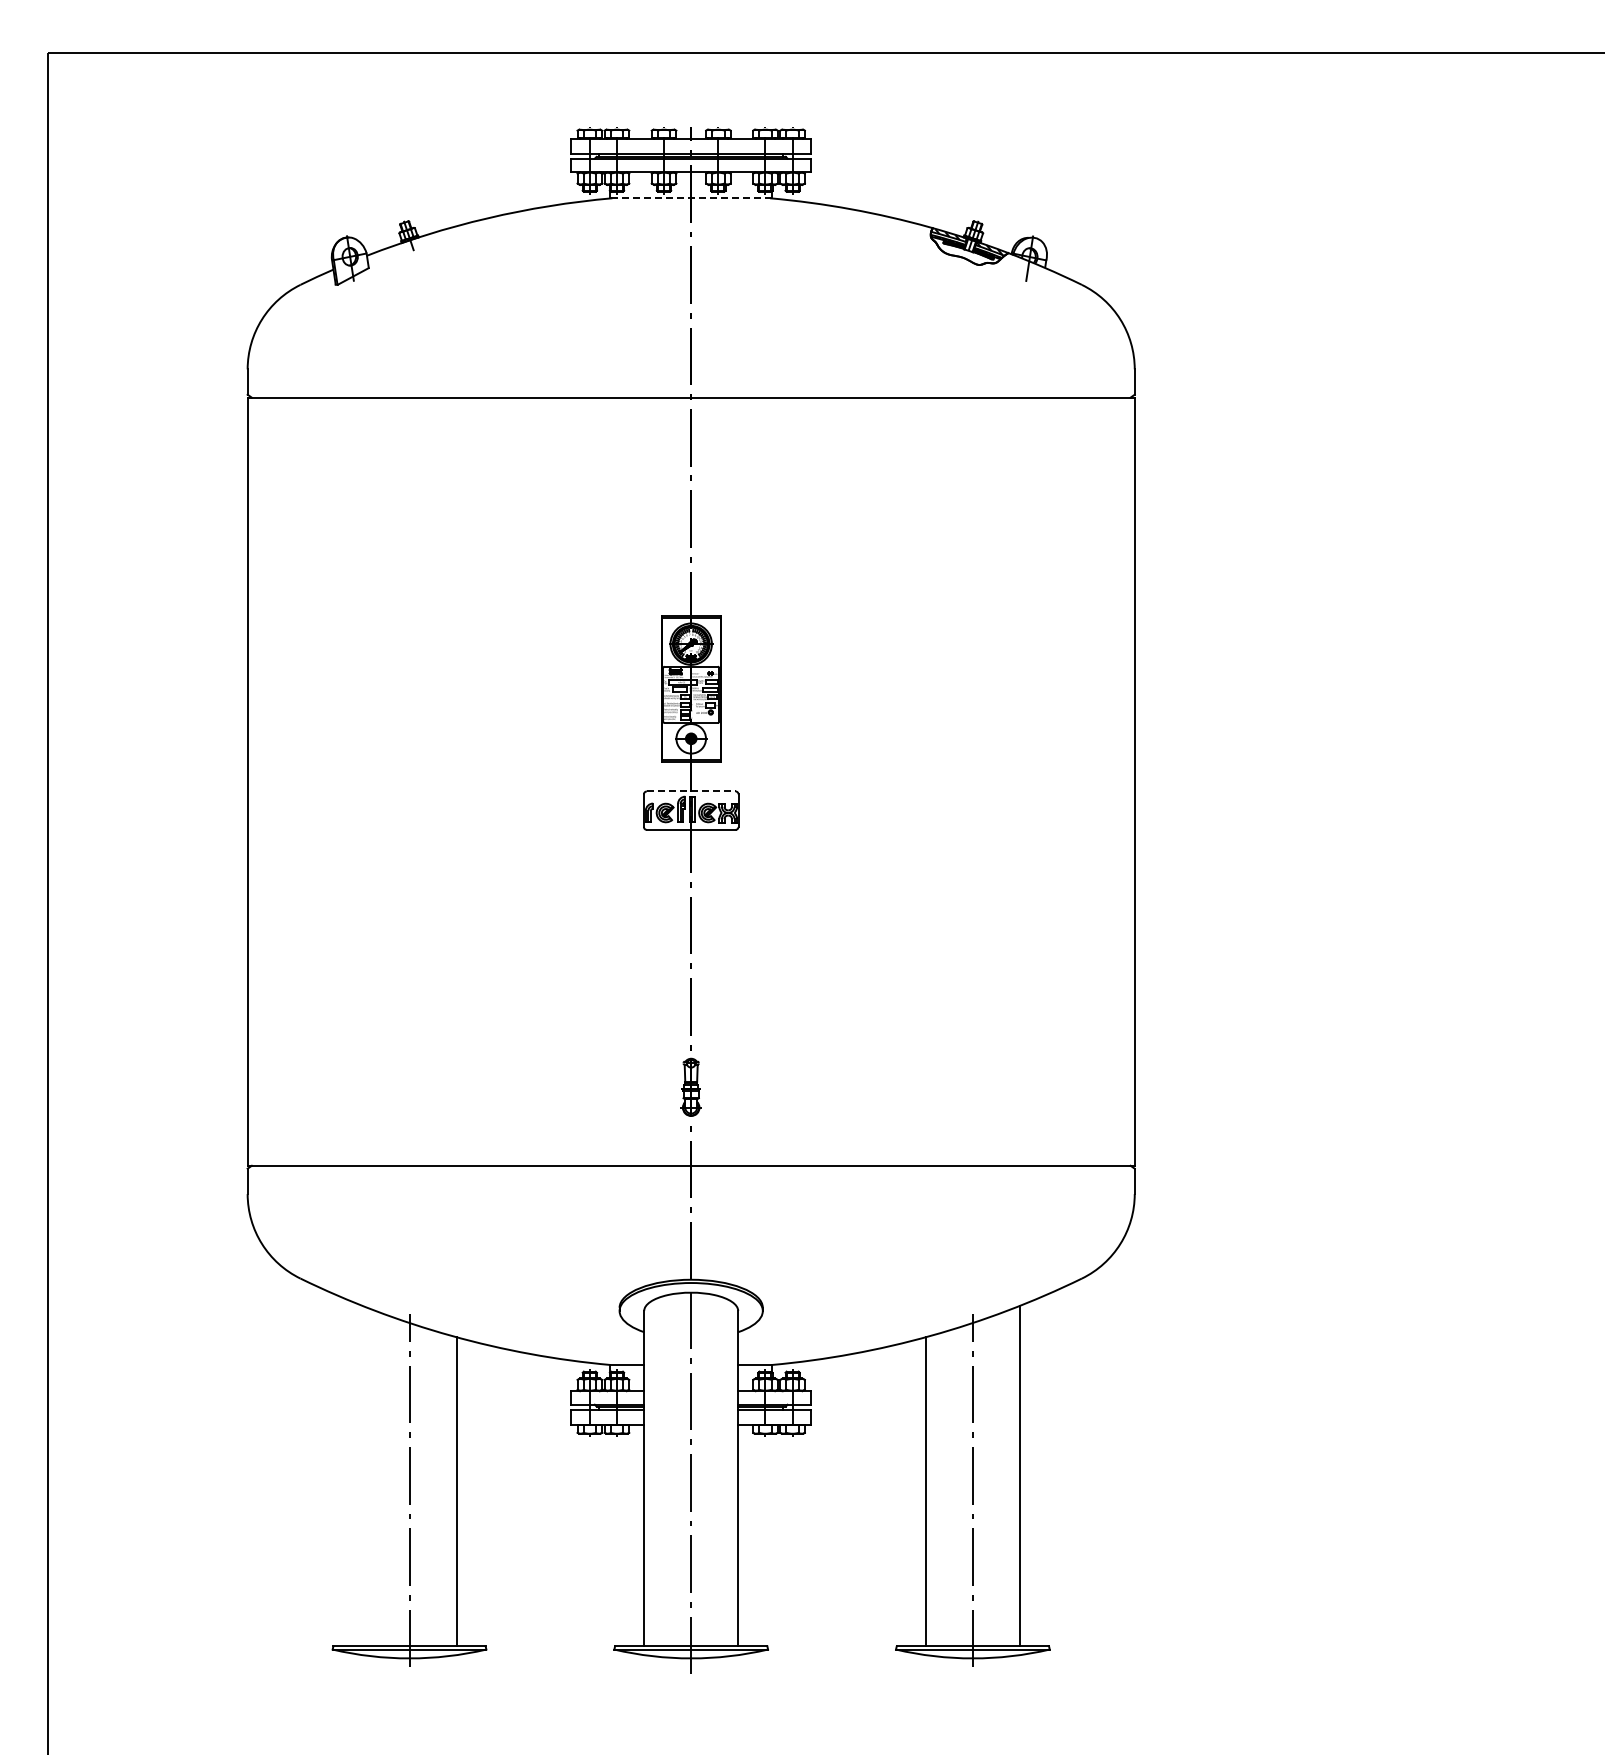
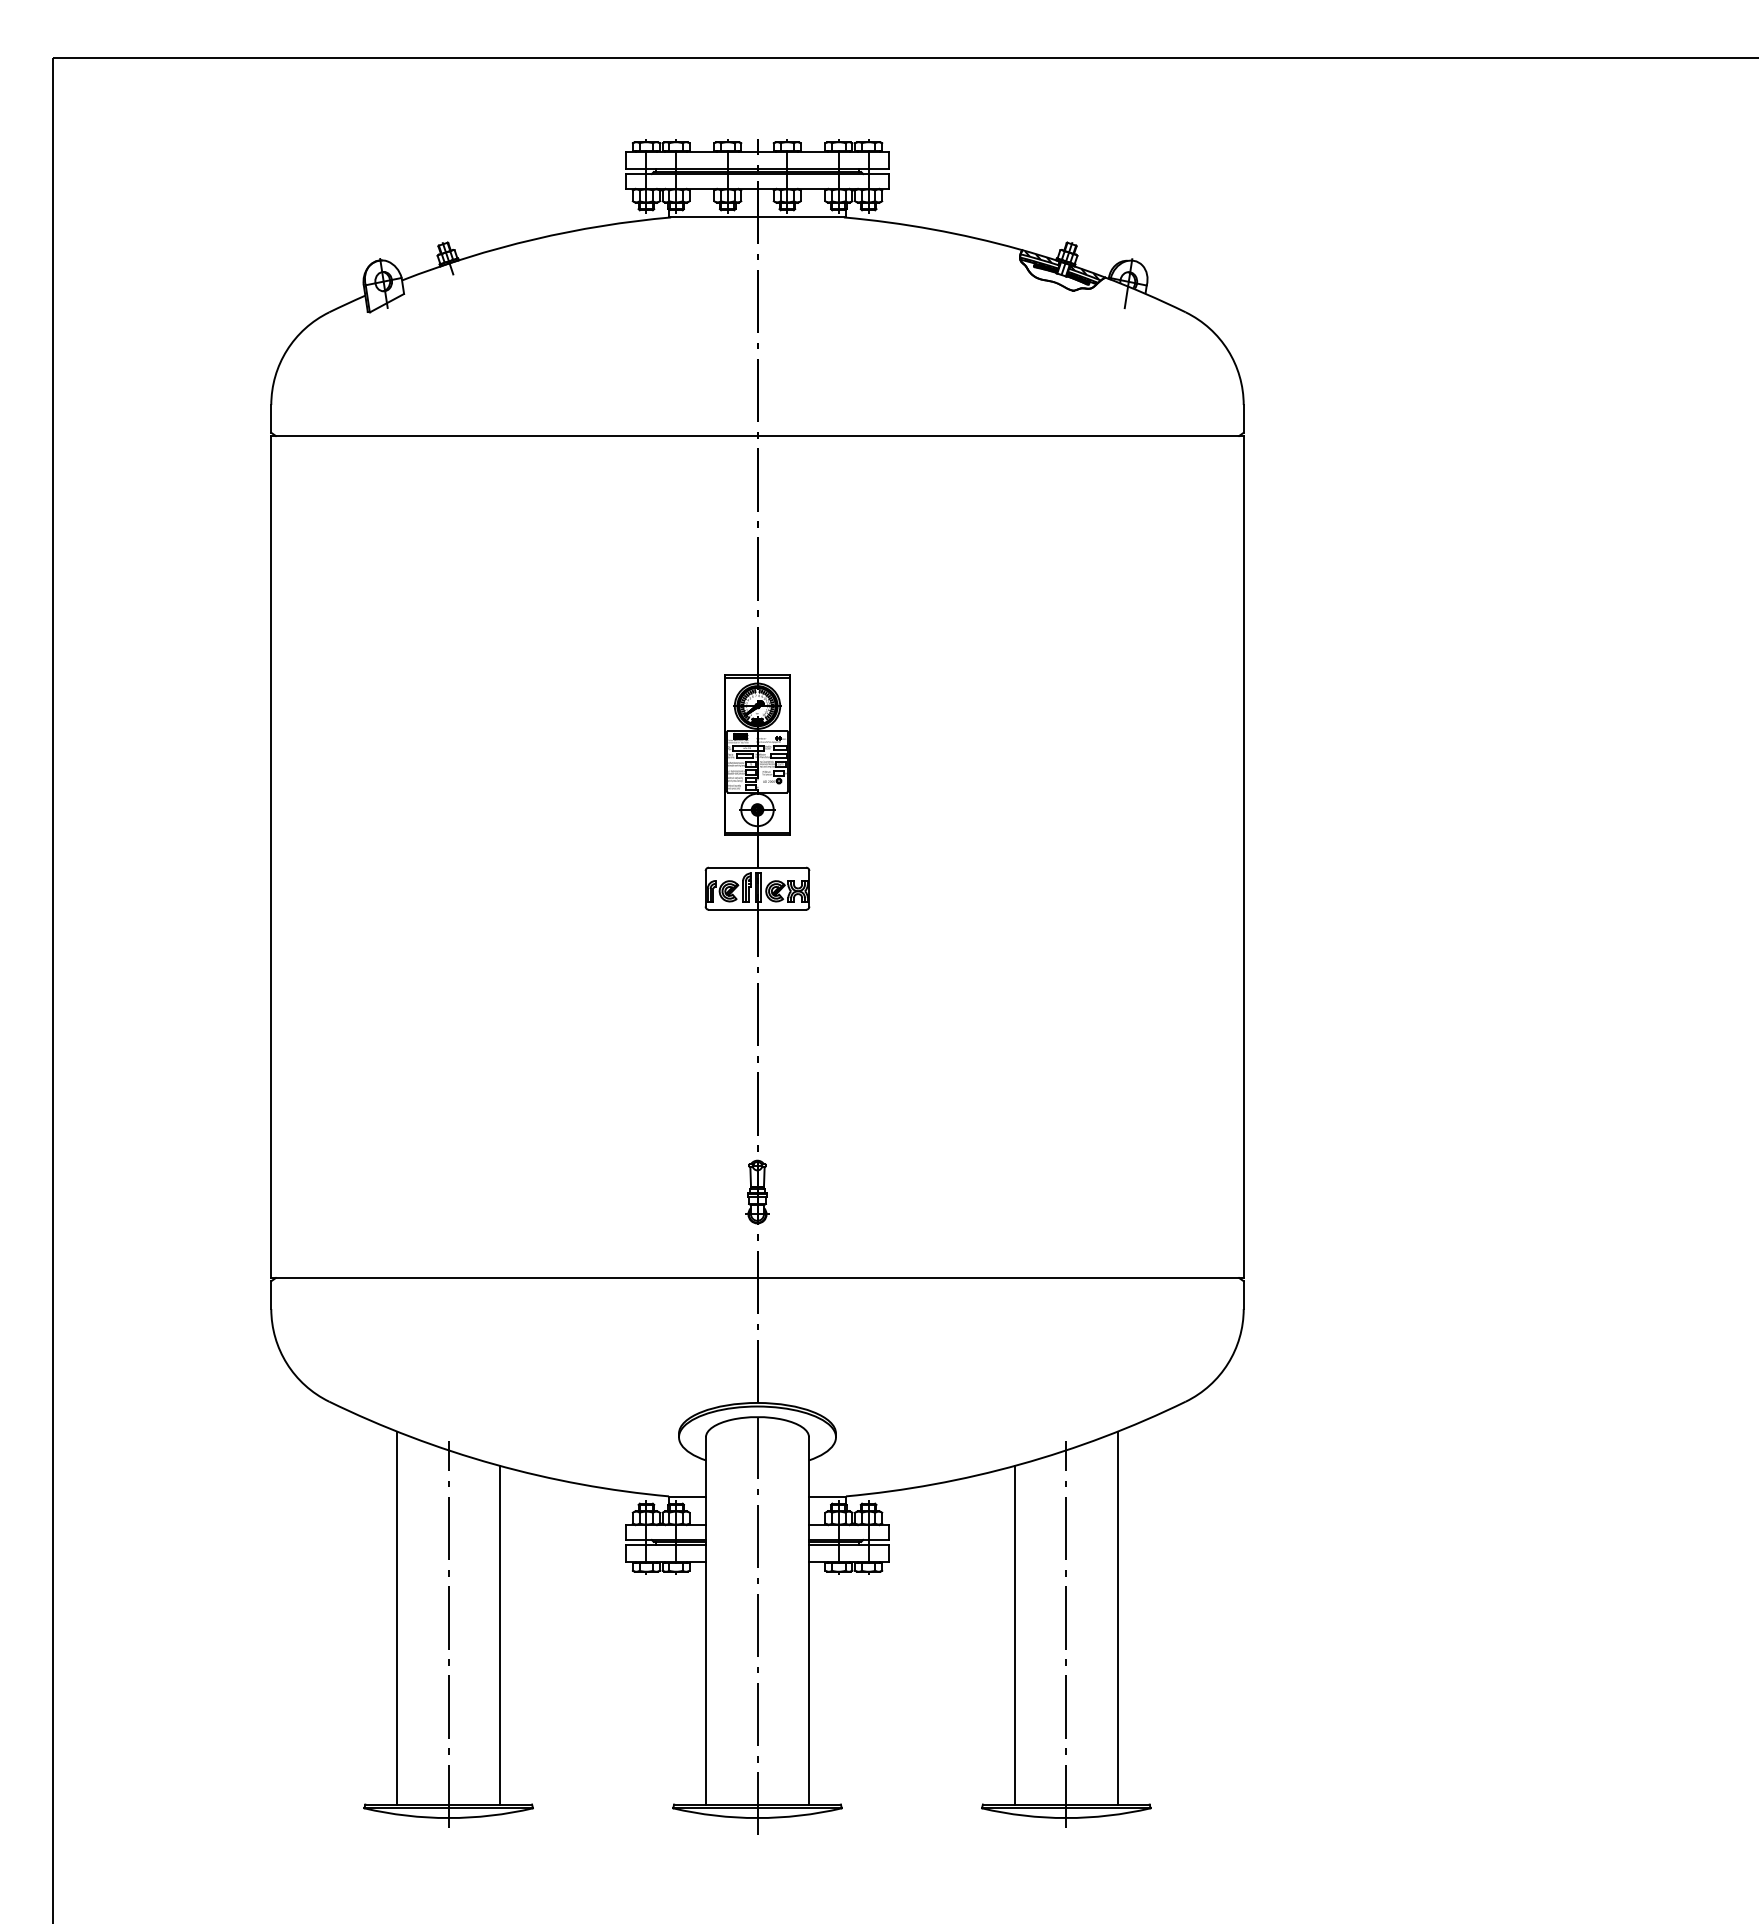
line: (691, 198) -> (757, 217), dashed -> solid
line: (691, 791) -> (757, 867), dashed -> solid
line: (362, 1475) -> (397, 1617), added

